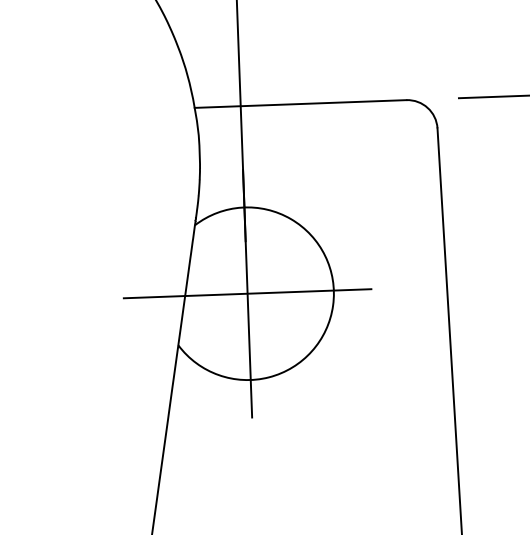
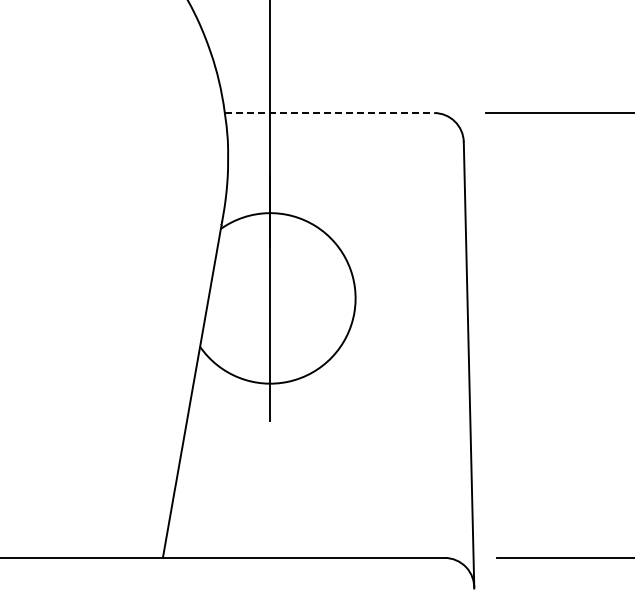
line: (300, 104) -> (329, 113), solid -> dashed
line: (247, 293) -> (270, 298), removed

